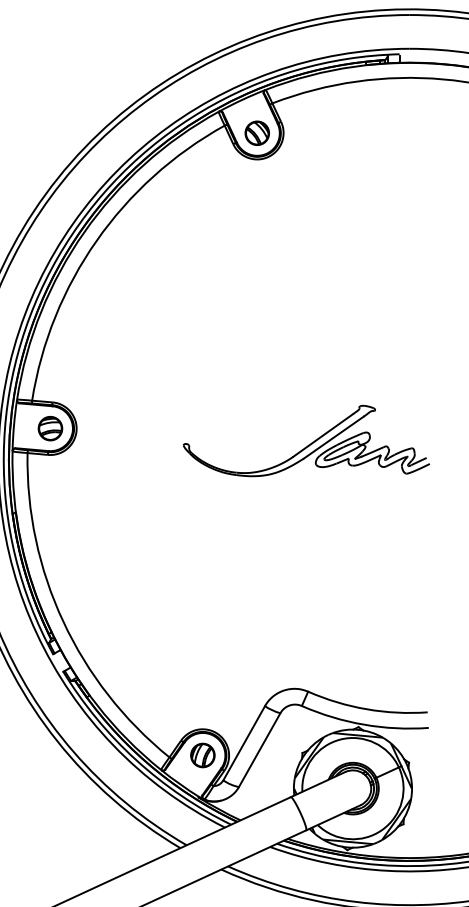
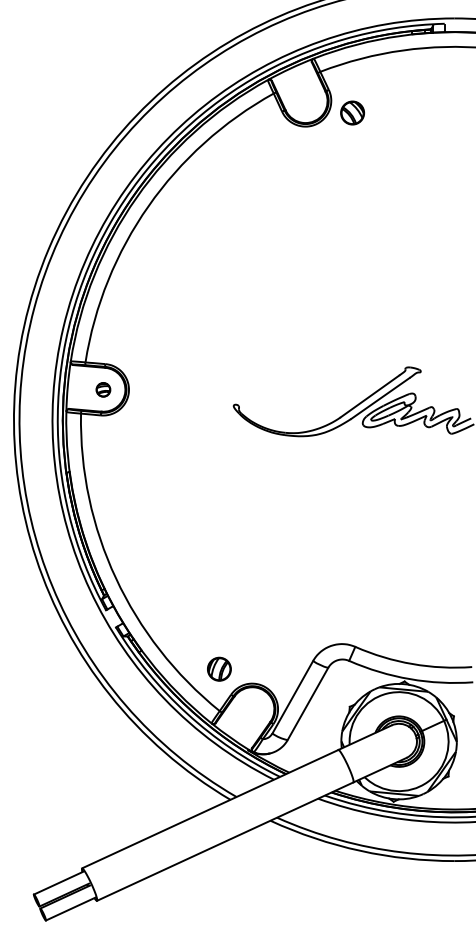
part: (257, 132) -> (352, 112), moved
part: (50, 428) -> (103, 389), size x0.6
part: (202, 754) -> (219, 668), moved

